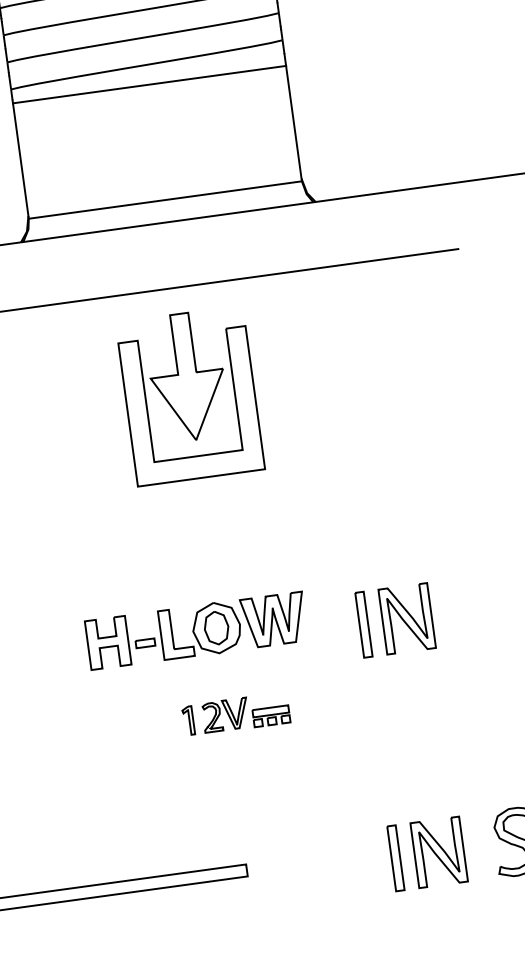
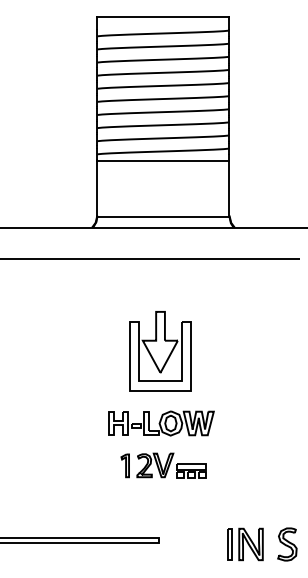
part: (190, 395) -> (160, 351), moved
part: (395, 620) -> (245, 431), removed
part: (197, 630) -> (161, 423), moved
part: (235, 713) -> (163, 465), size x1.67

